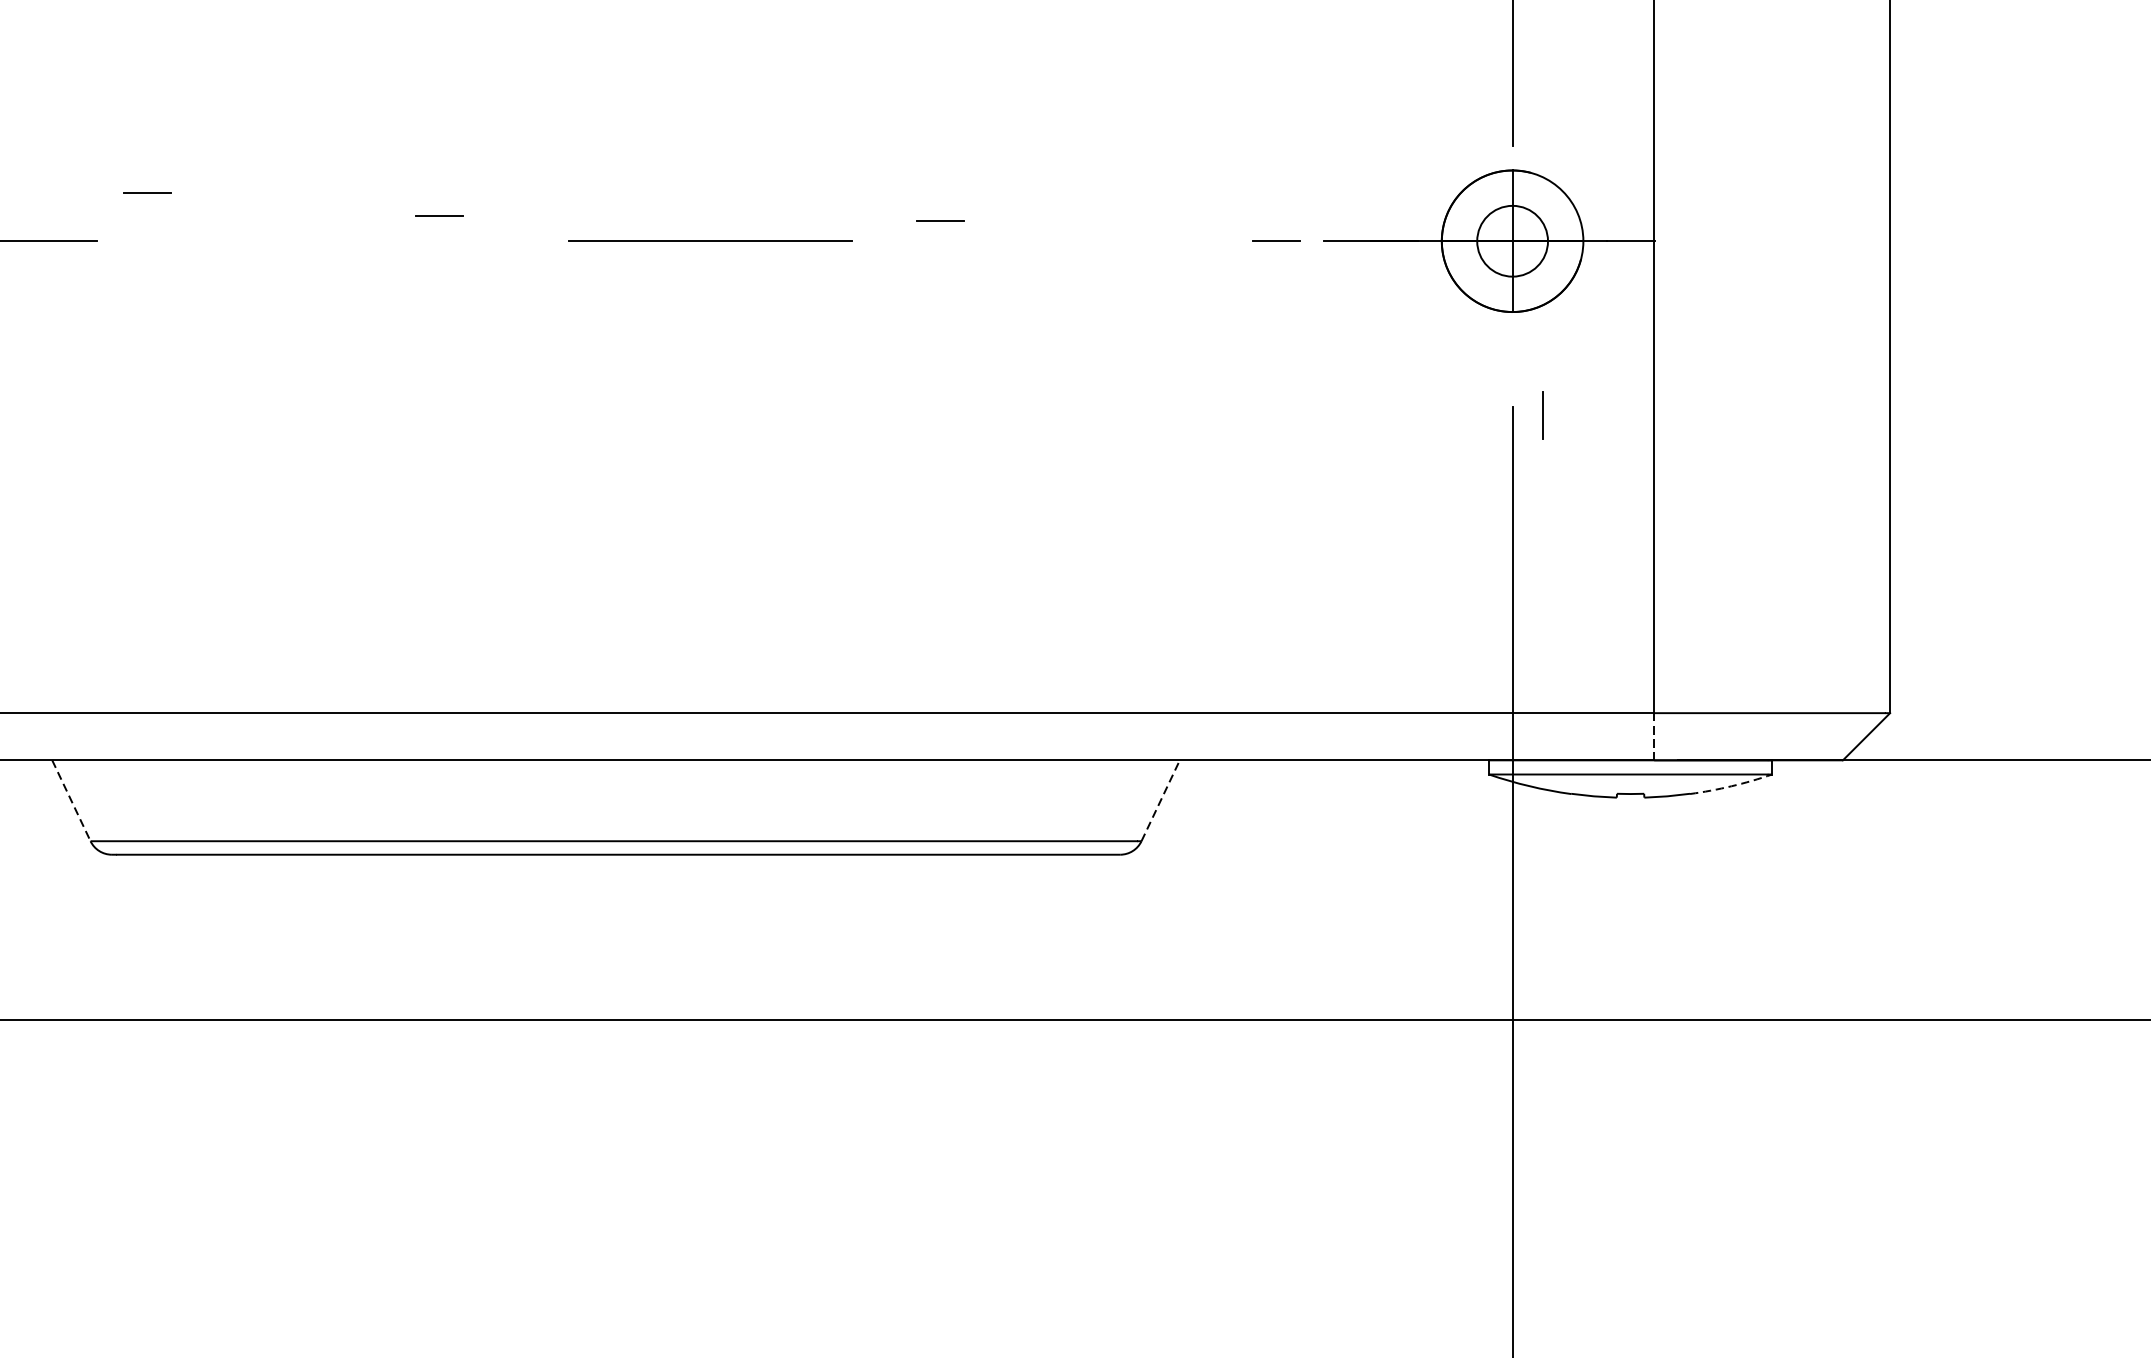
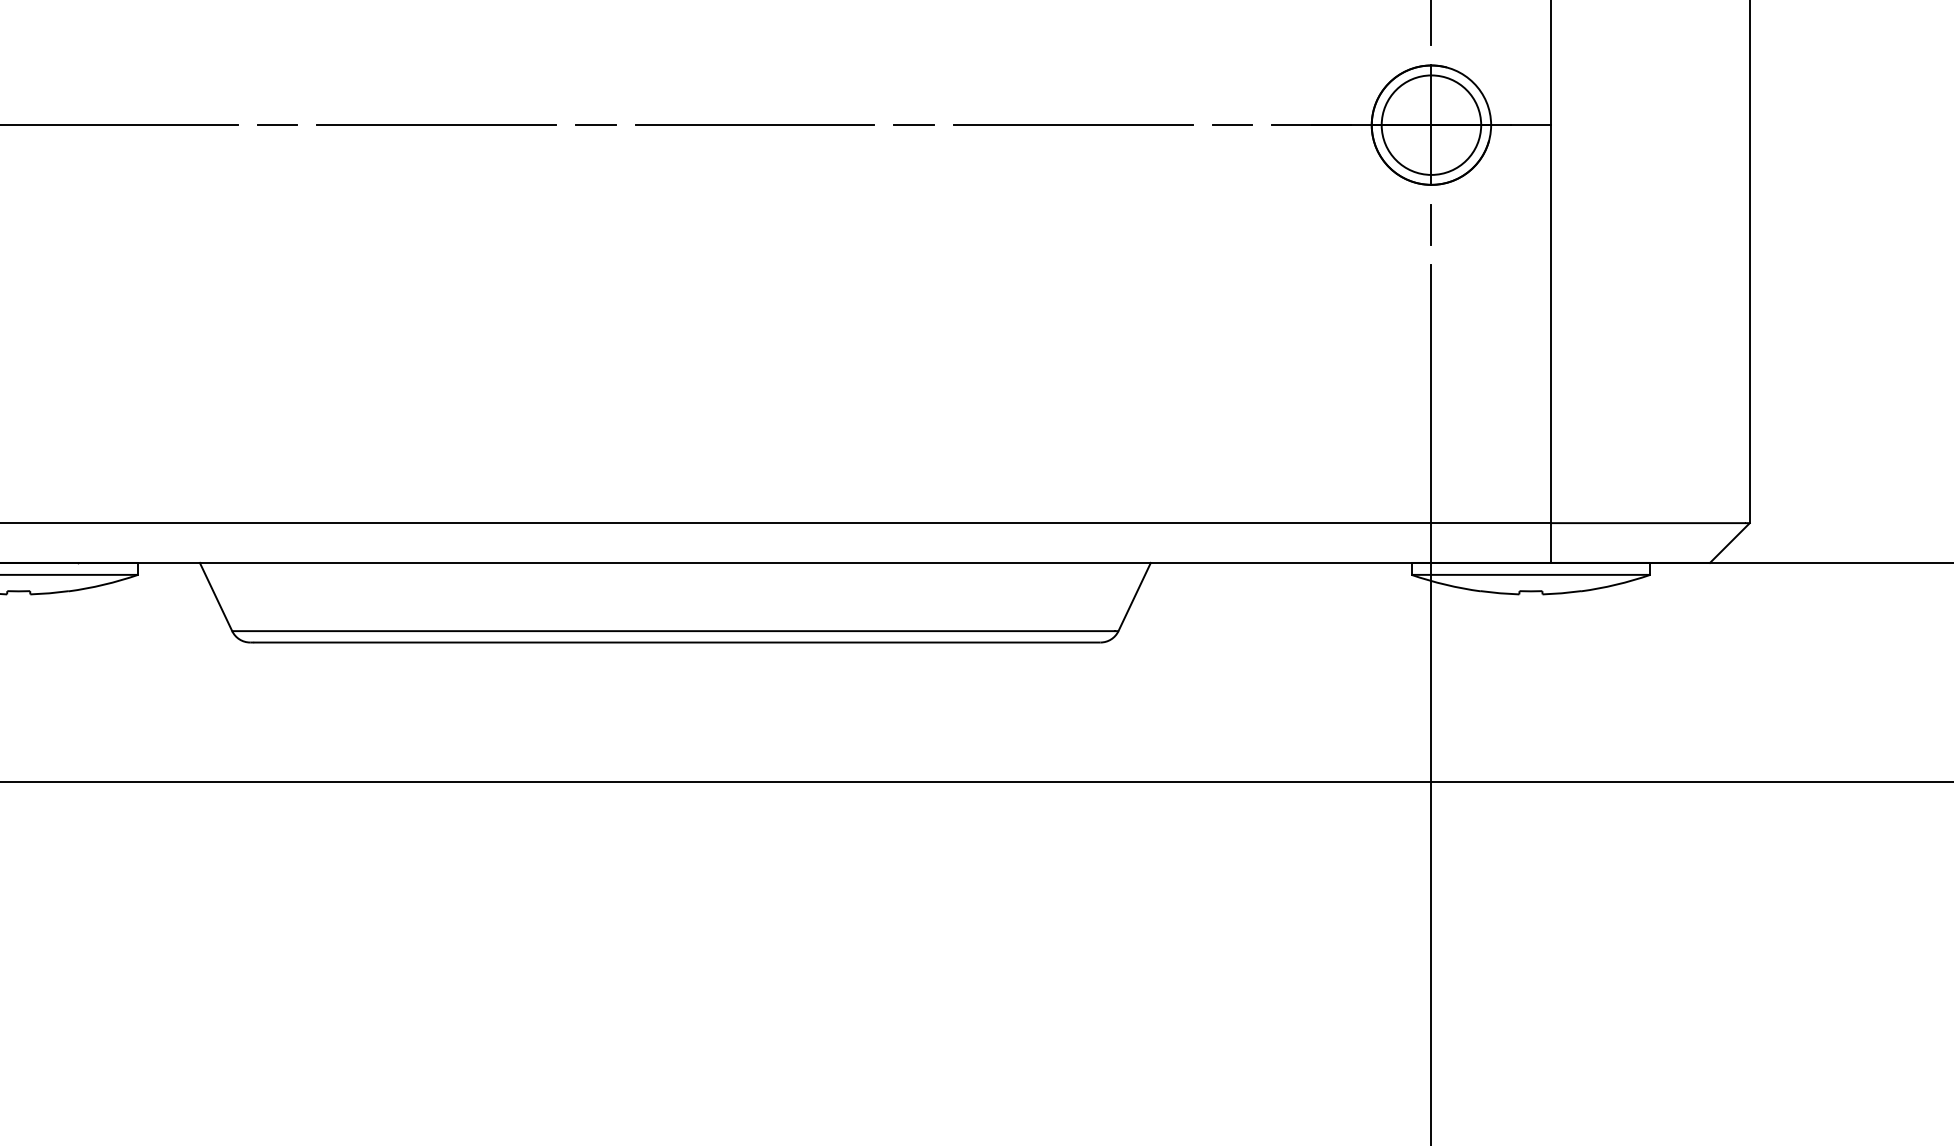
line: (147, 191) -> (277, 124), moved
line: (439, 215) -> (595, 124), moved
line: (939, 220) -> (913, 124), moved
circle: (1512, 240) -> (1431, 124), size x1.67
line: (332, 241) -> (436, 125), added
line: (1086, 241) -> (1072, 125), added
line: (1542, 414) -> (1430, 224), moved
line: (1653, 737) -> (1550, 543), dashed -> solid
arc: (1732, 785) -> (1616, 584), dashed -> solid
line: (71, 801) -> (216, 597), dashed -> solid
line: (1160, 801) -> (1134, 597), dashed -> solid

